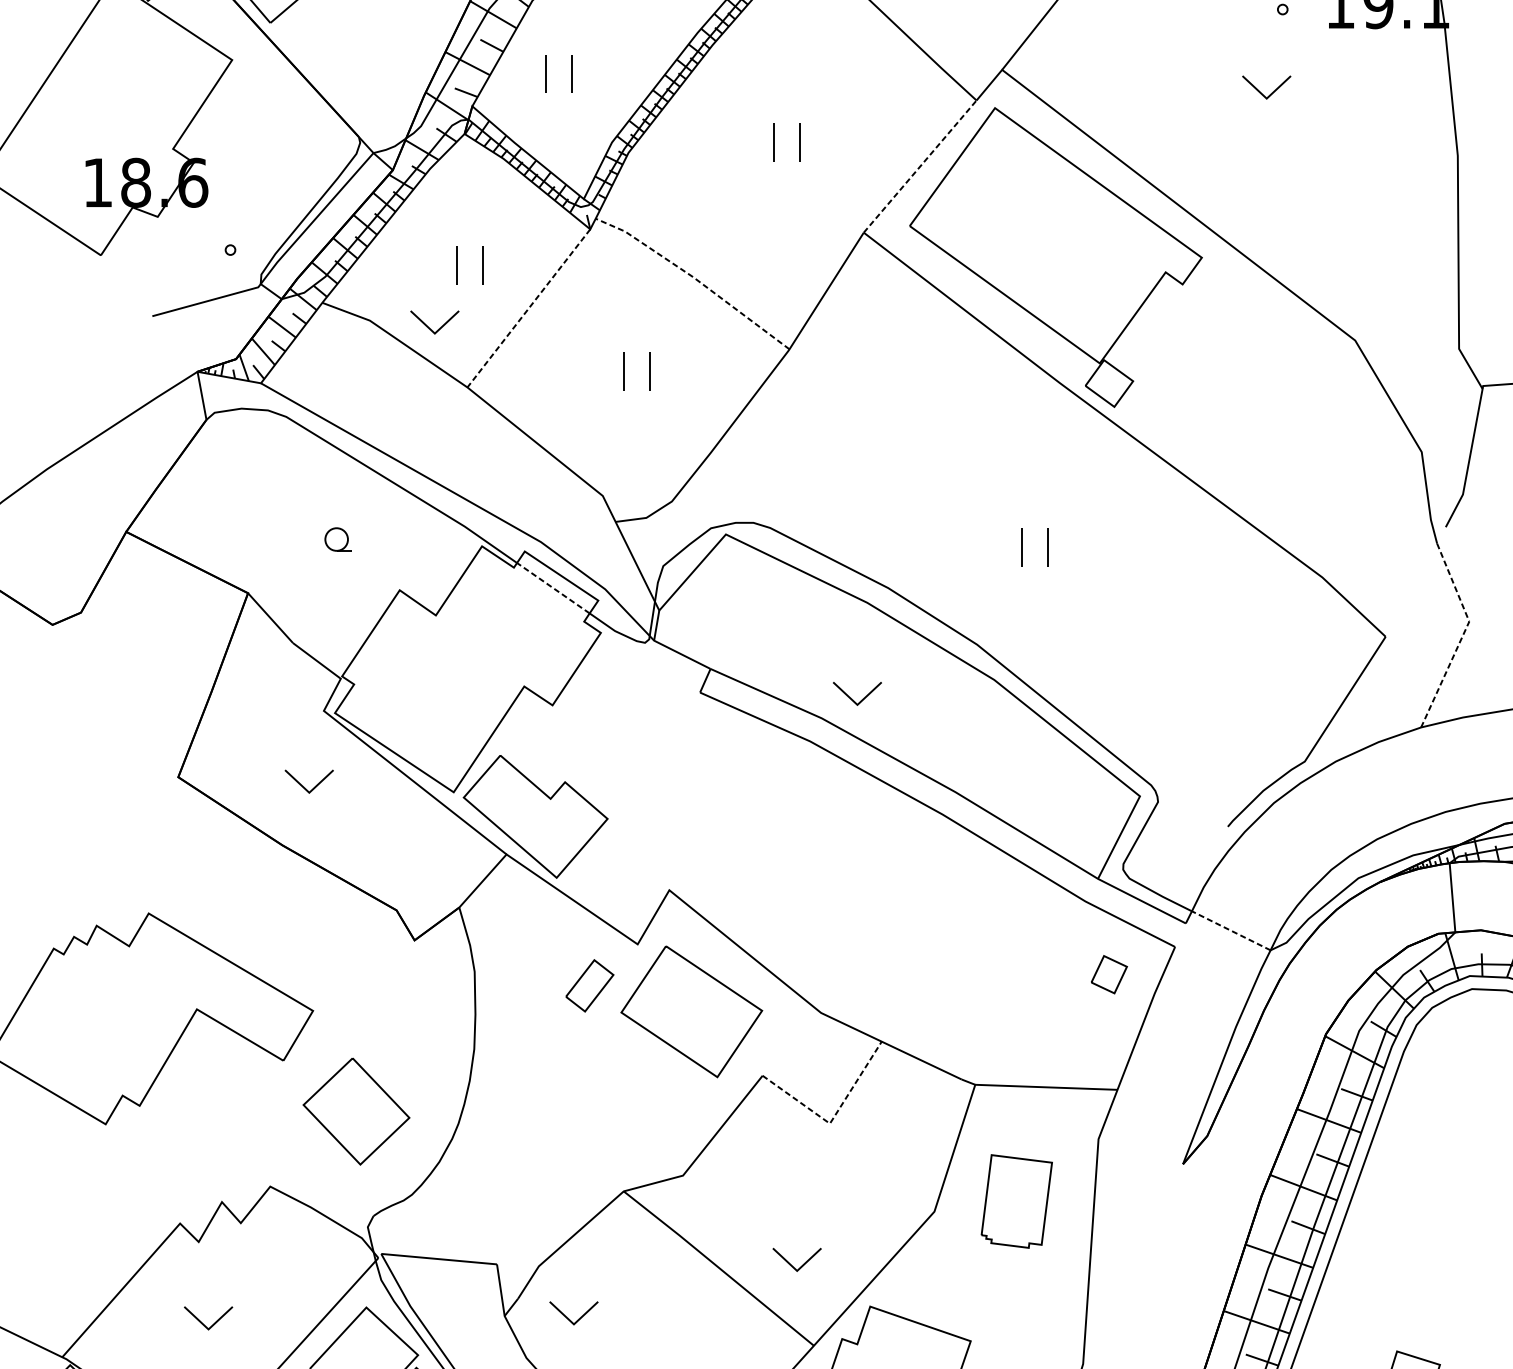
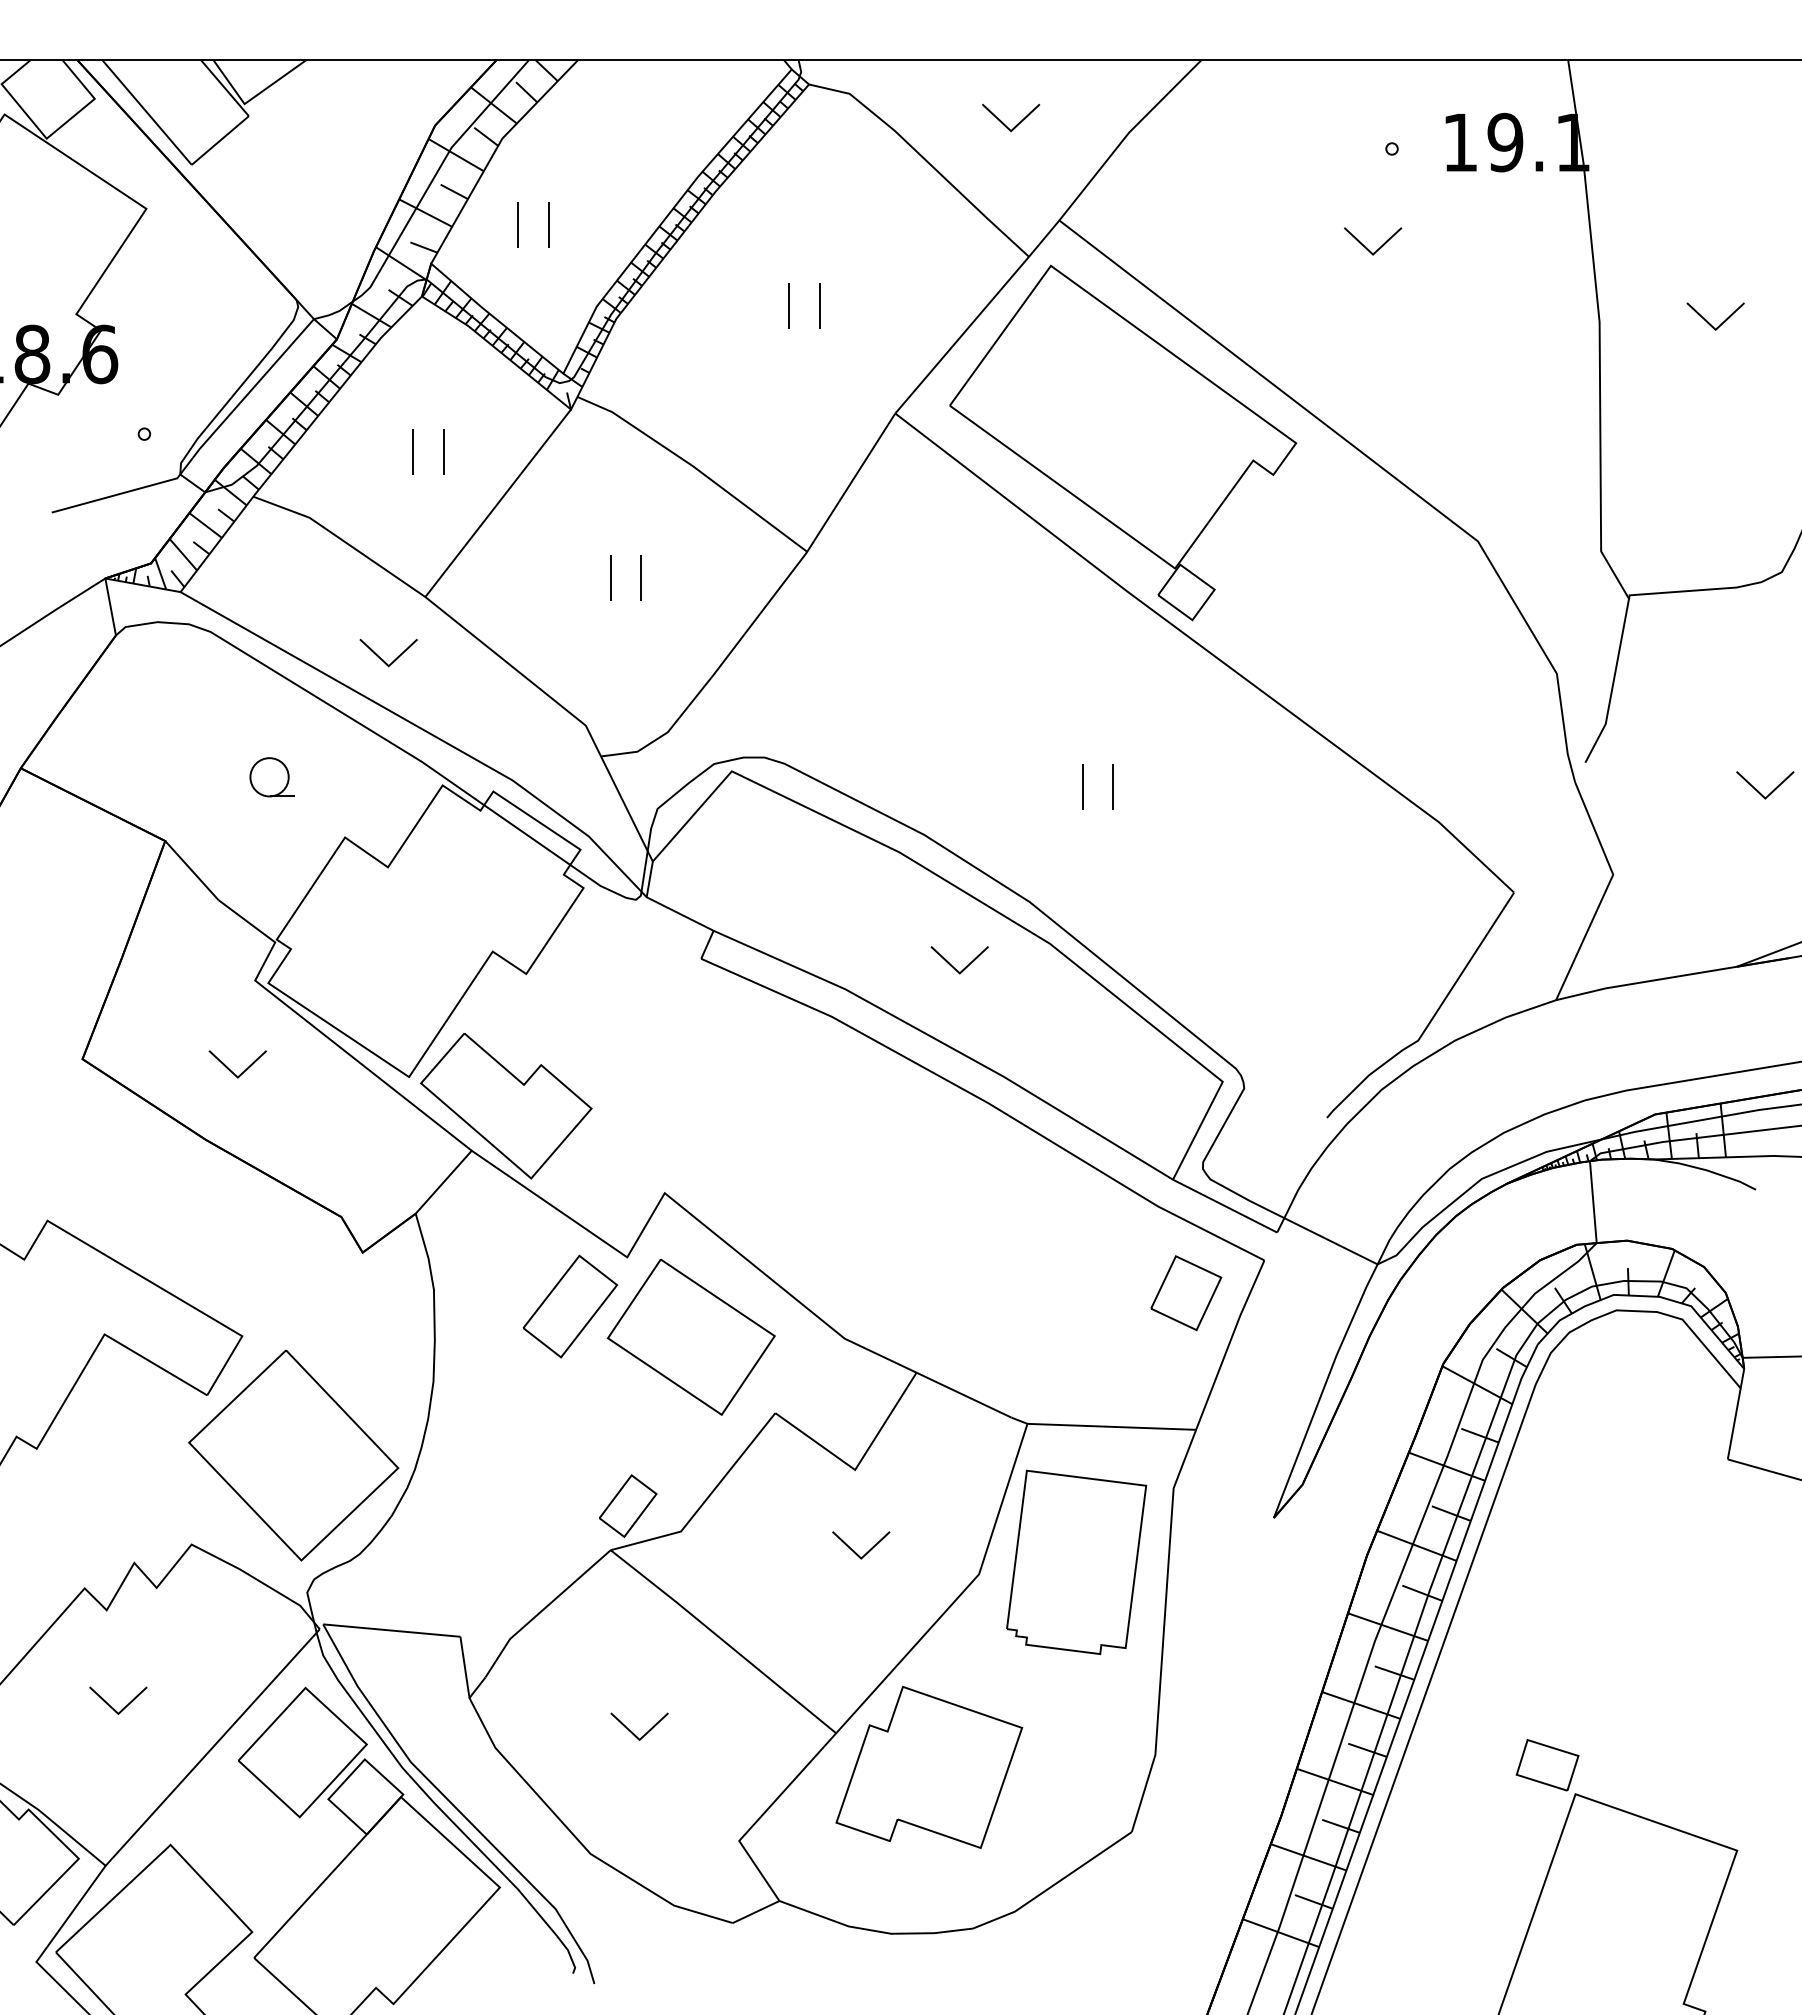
line: (920, 166) -> (962, 334), dashed -> solid
line: (694, 278) -> (694, 467), dashed -> solid
line: (529, 308) -> (498, 503), dashed -> solid
part: (430, 327) -> (383, 659), moved
part: (337, 539) -> (271, 777), size x1.43
line: (552, 587) -> (526, 834), dashed -> solid
line: (1462, 635) -> (1605, 891), dashed -> solid
part: (852, 699) -> (953, 966), moved
line: (1230, 931) -> (1330, 1241), dashed -> solid
part: (1109, 974) -> (1186, 1293), size x1.67
part: (589, 985) -> (570, 1306), size x1.67
part: (356, 1111) -> (293, 1455), size x1.67
line: (833, 1117) -> (859, 1462), dashed -> solid
part: (638, 1153) -> (628, 1505), added
part: (1016, 1200) -> (1076, 1561), size x1.67
part: (792, 1264) -> (855, 1551), moved
part: (568, 1318) -> (633, 1732), moved

